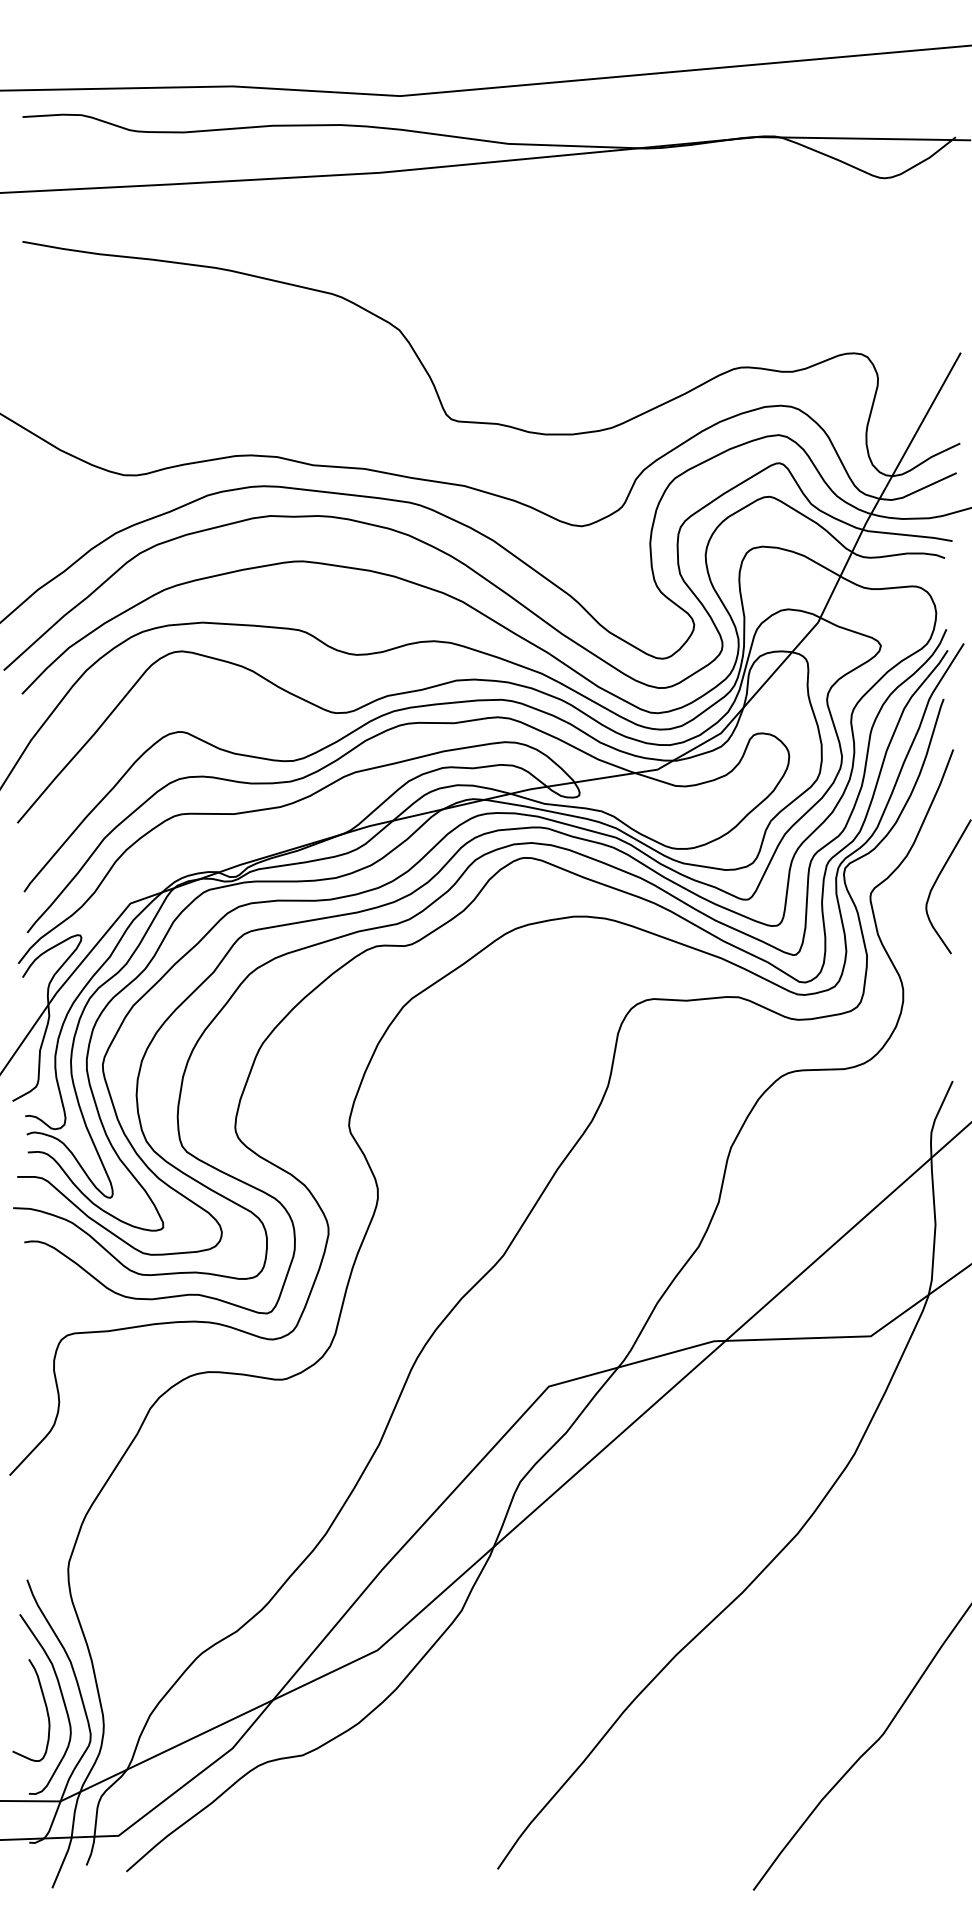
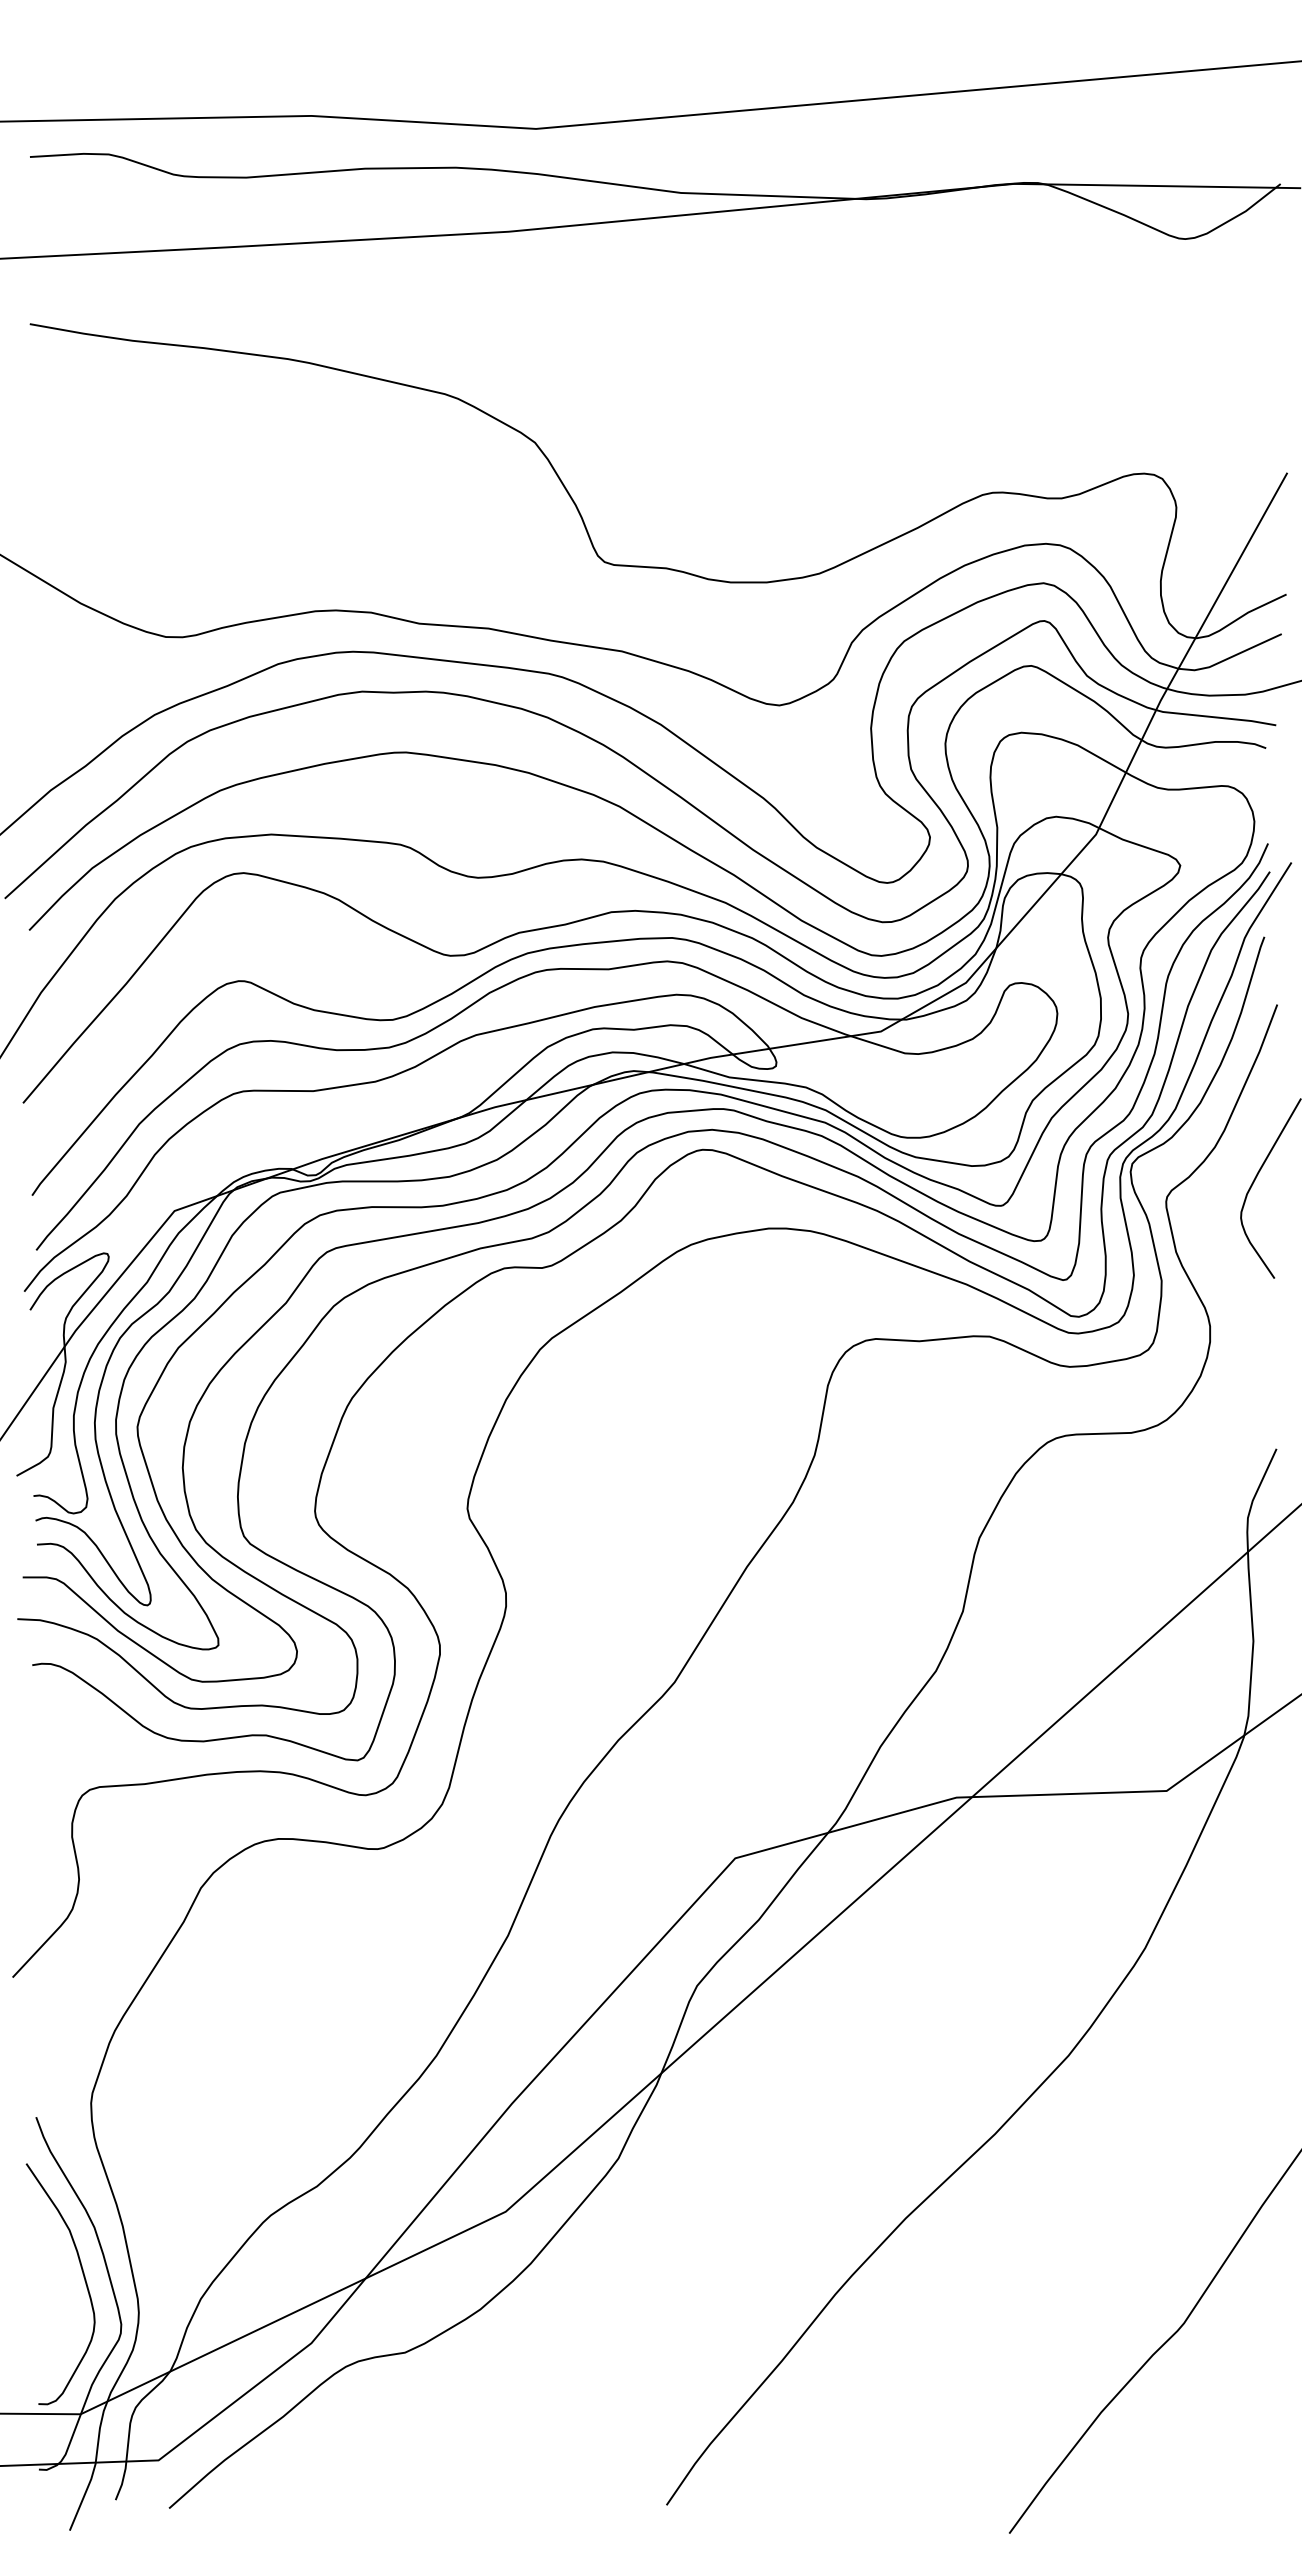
curve: (45, 1706) -> (60, 2286), removed

